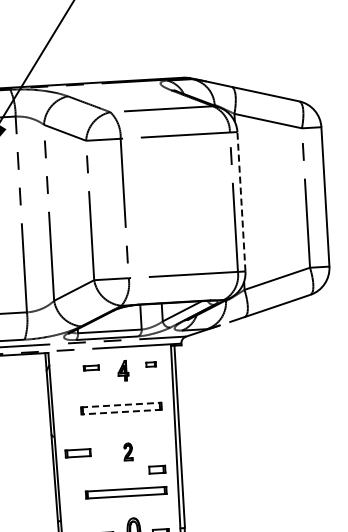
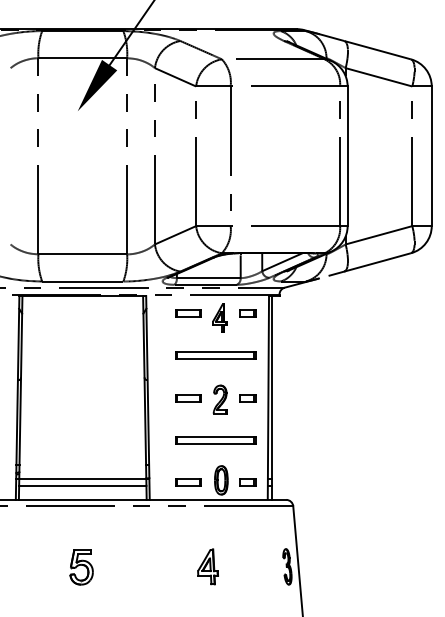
line: (241, 201) -> (347, 156), dashed -> solid
part: (150, 364) -> (247, 313), size x1.67
part: (91, 367) -> (188, 313), size x1.67
part: (122, 370) -> (219, 317), size x1.43
line: (121, 405) -> (216, 352), dashed -> solid
line: (121, 412) -> (215, 359), dashed -> solid
part: (127, 451) -> (219, 399), size x1.67
part: (78, 453) -> (188, 398), moved
part: (156, 470) -> (247, 398), moved

